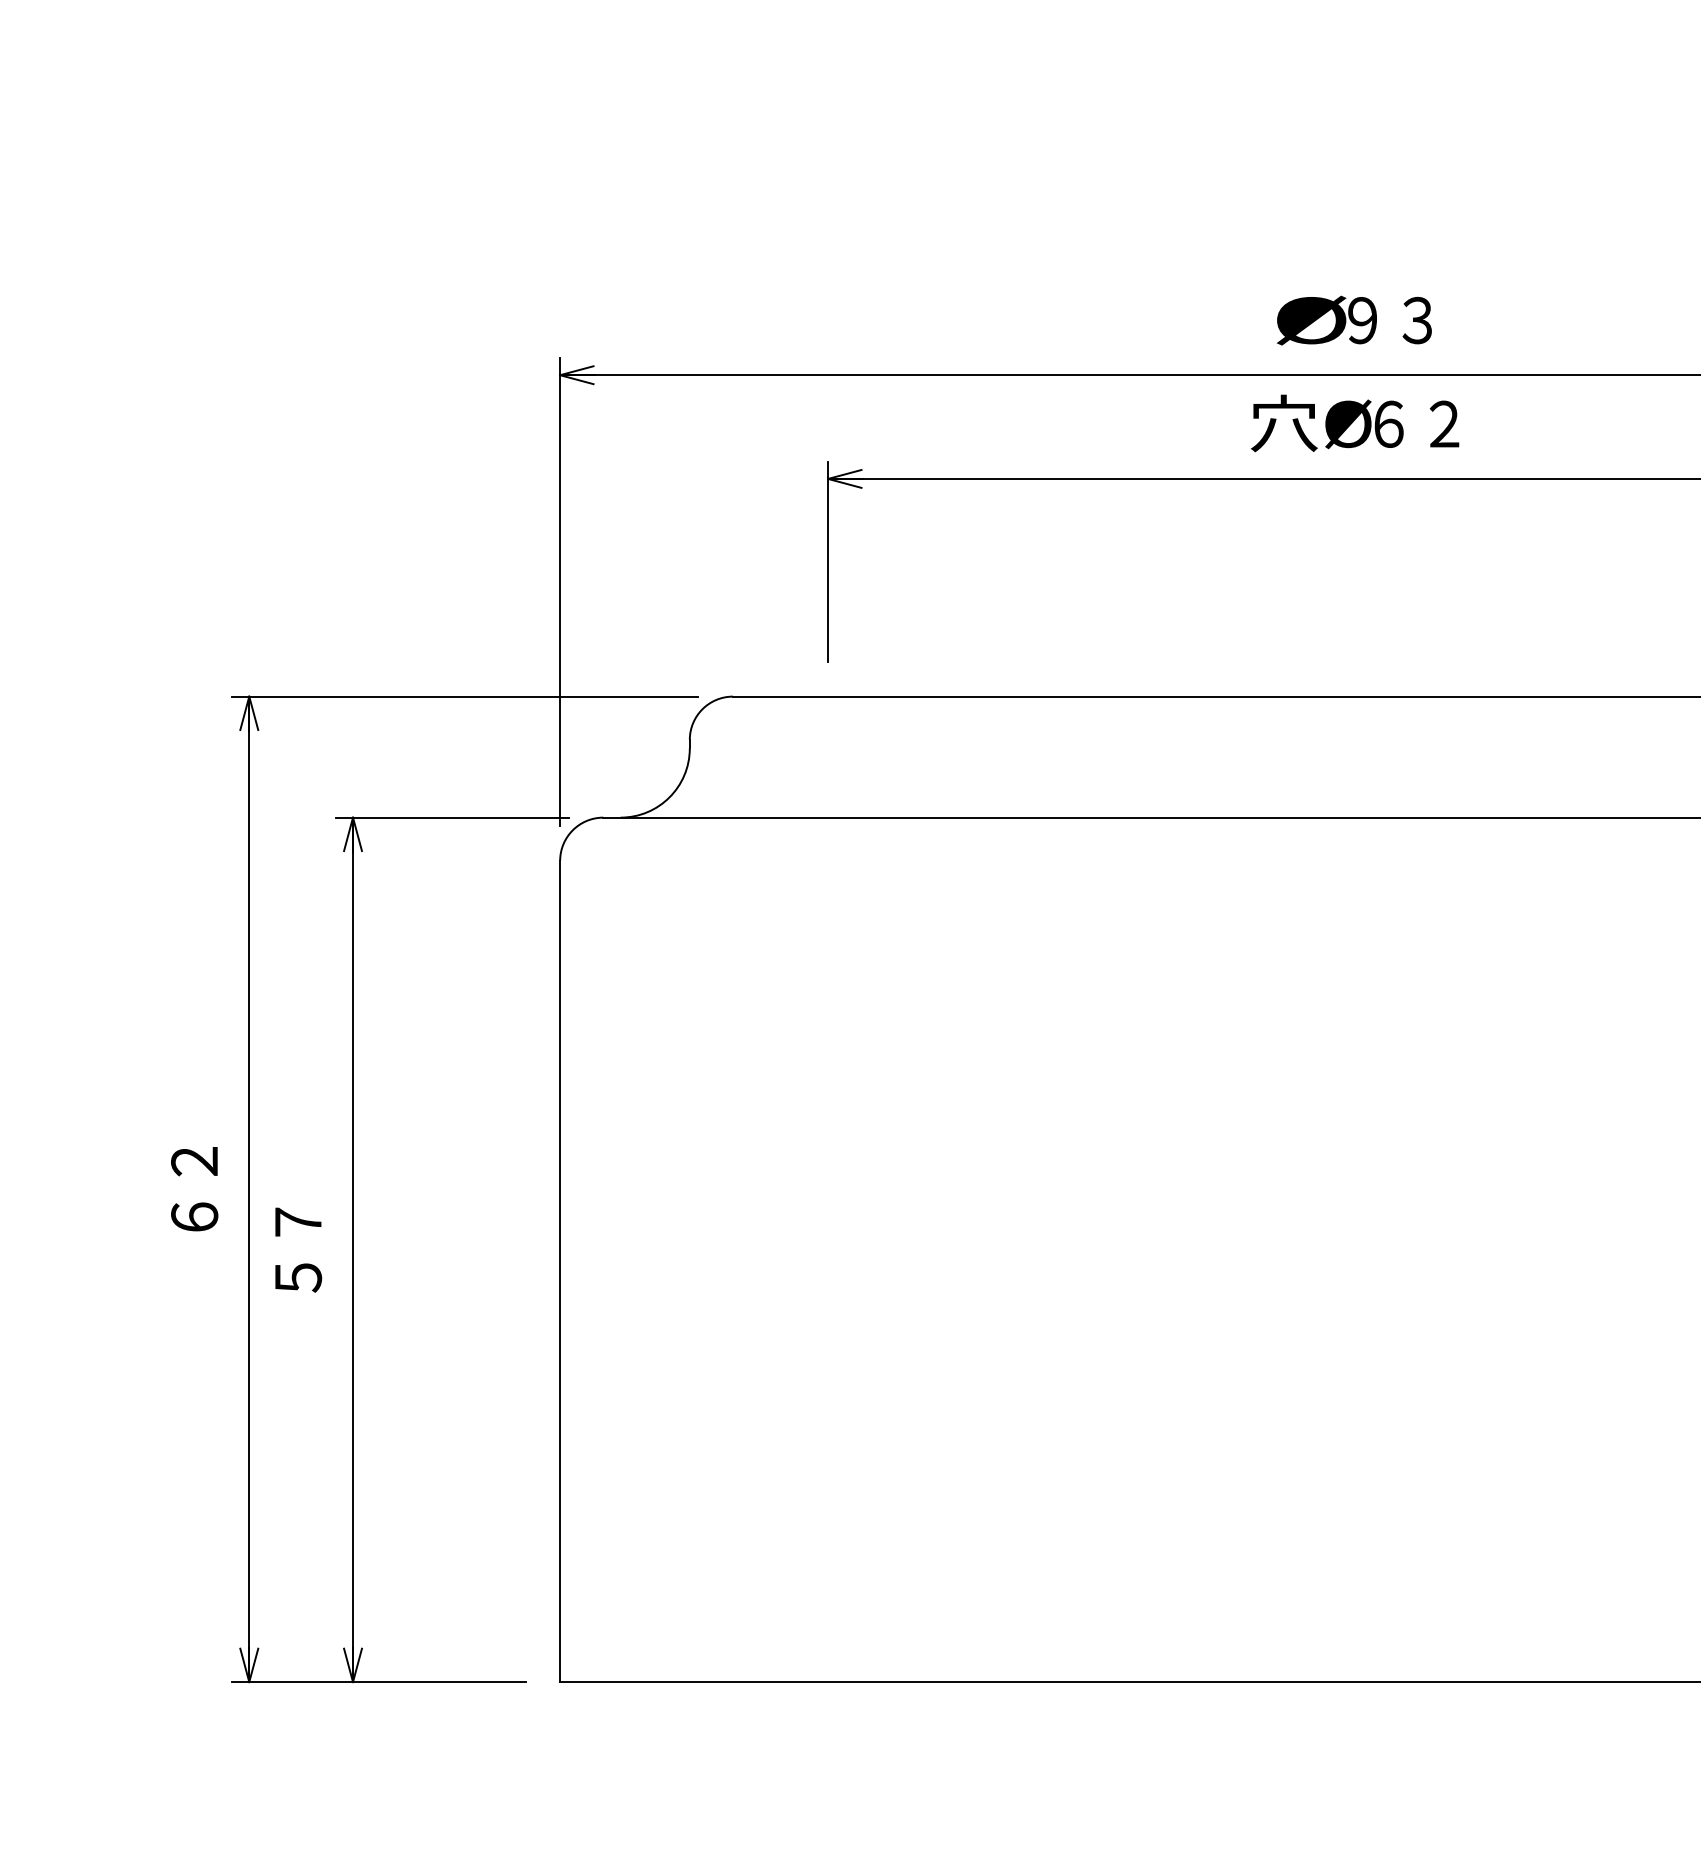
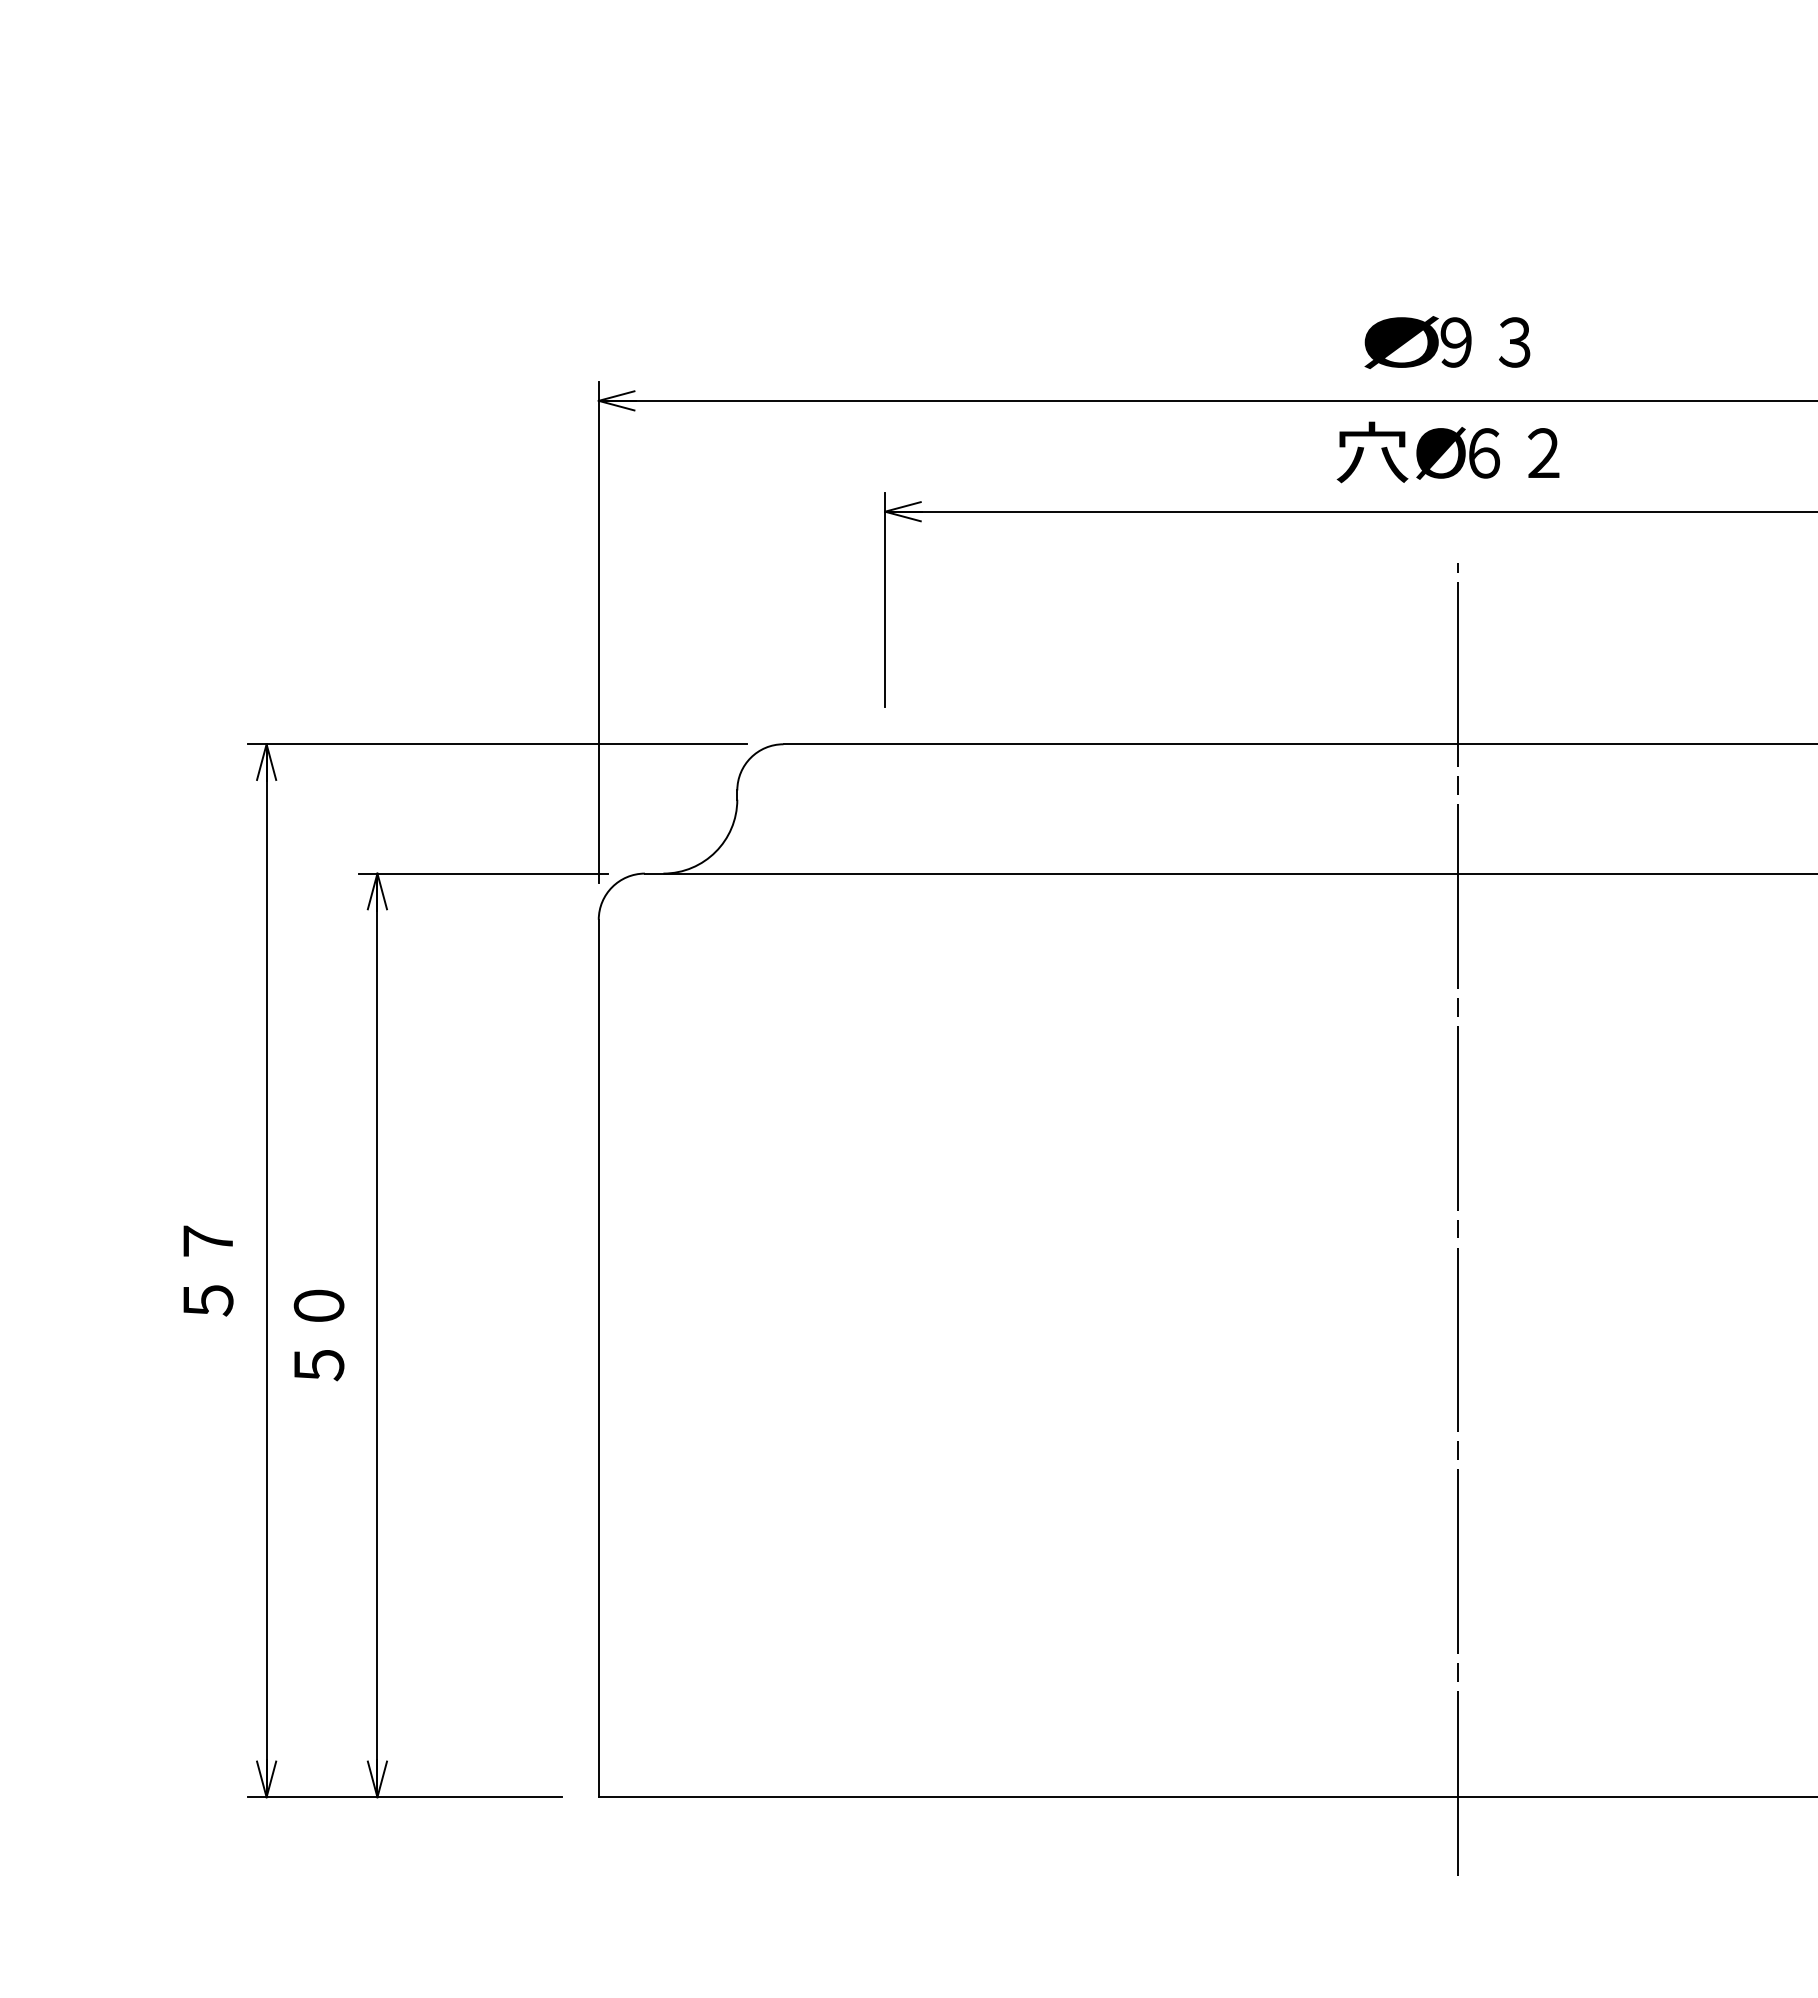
line: (1363, 1140) -> (1457, 1218), added
text: (194, 1189) -> (208, 1270), ６２ -> ５７
text: (297, 1221) -> (318, 1305), ５７ -> ５０

